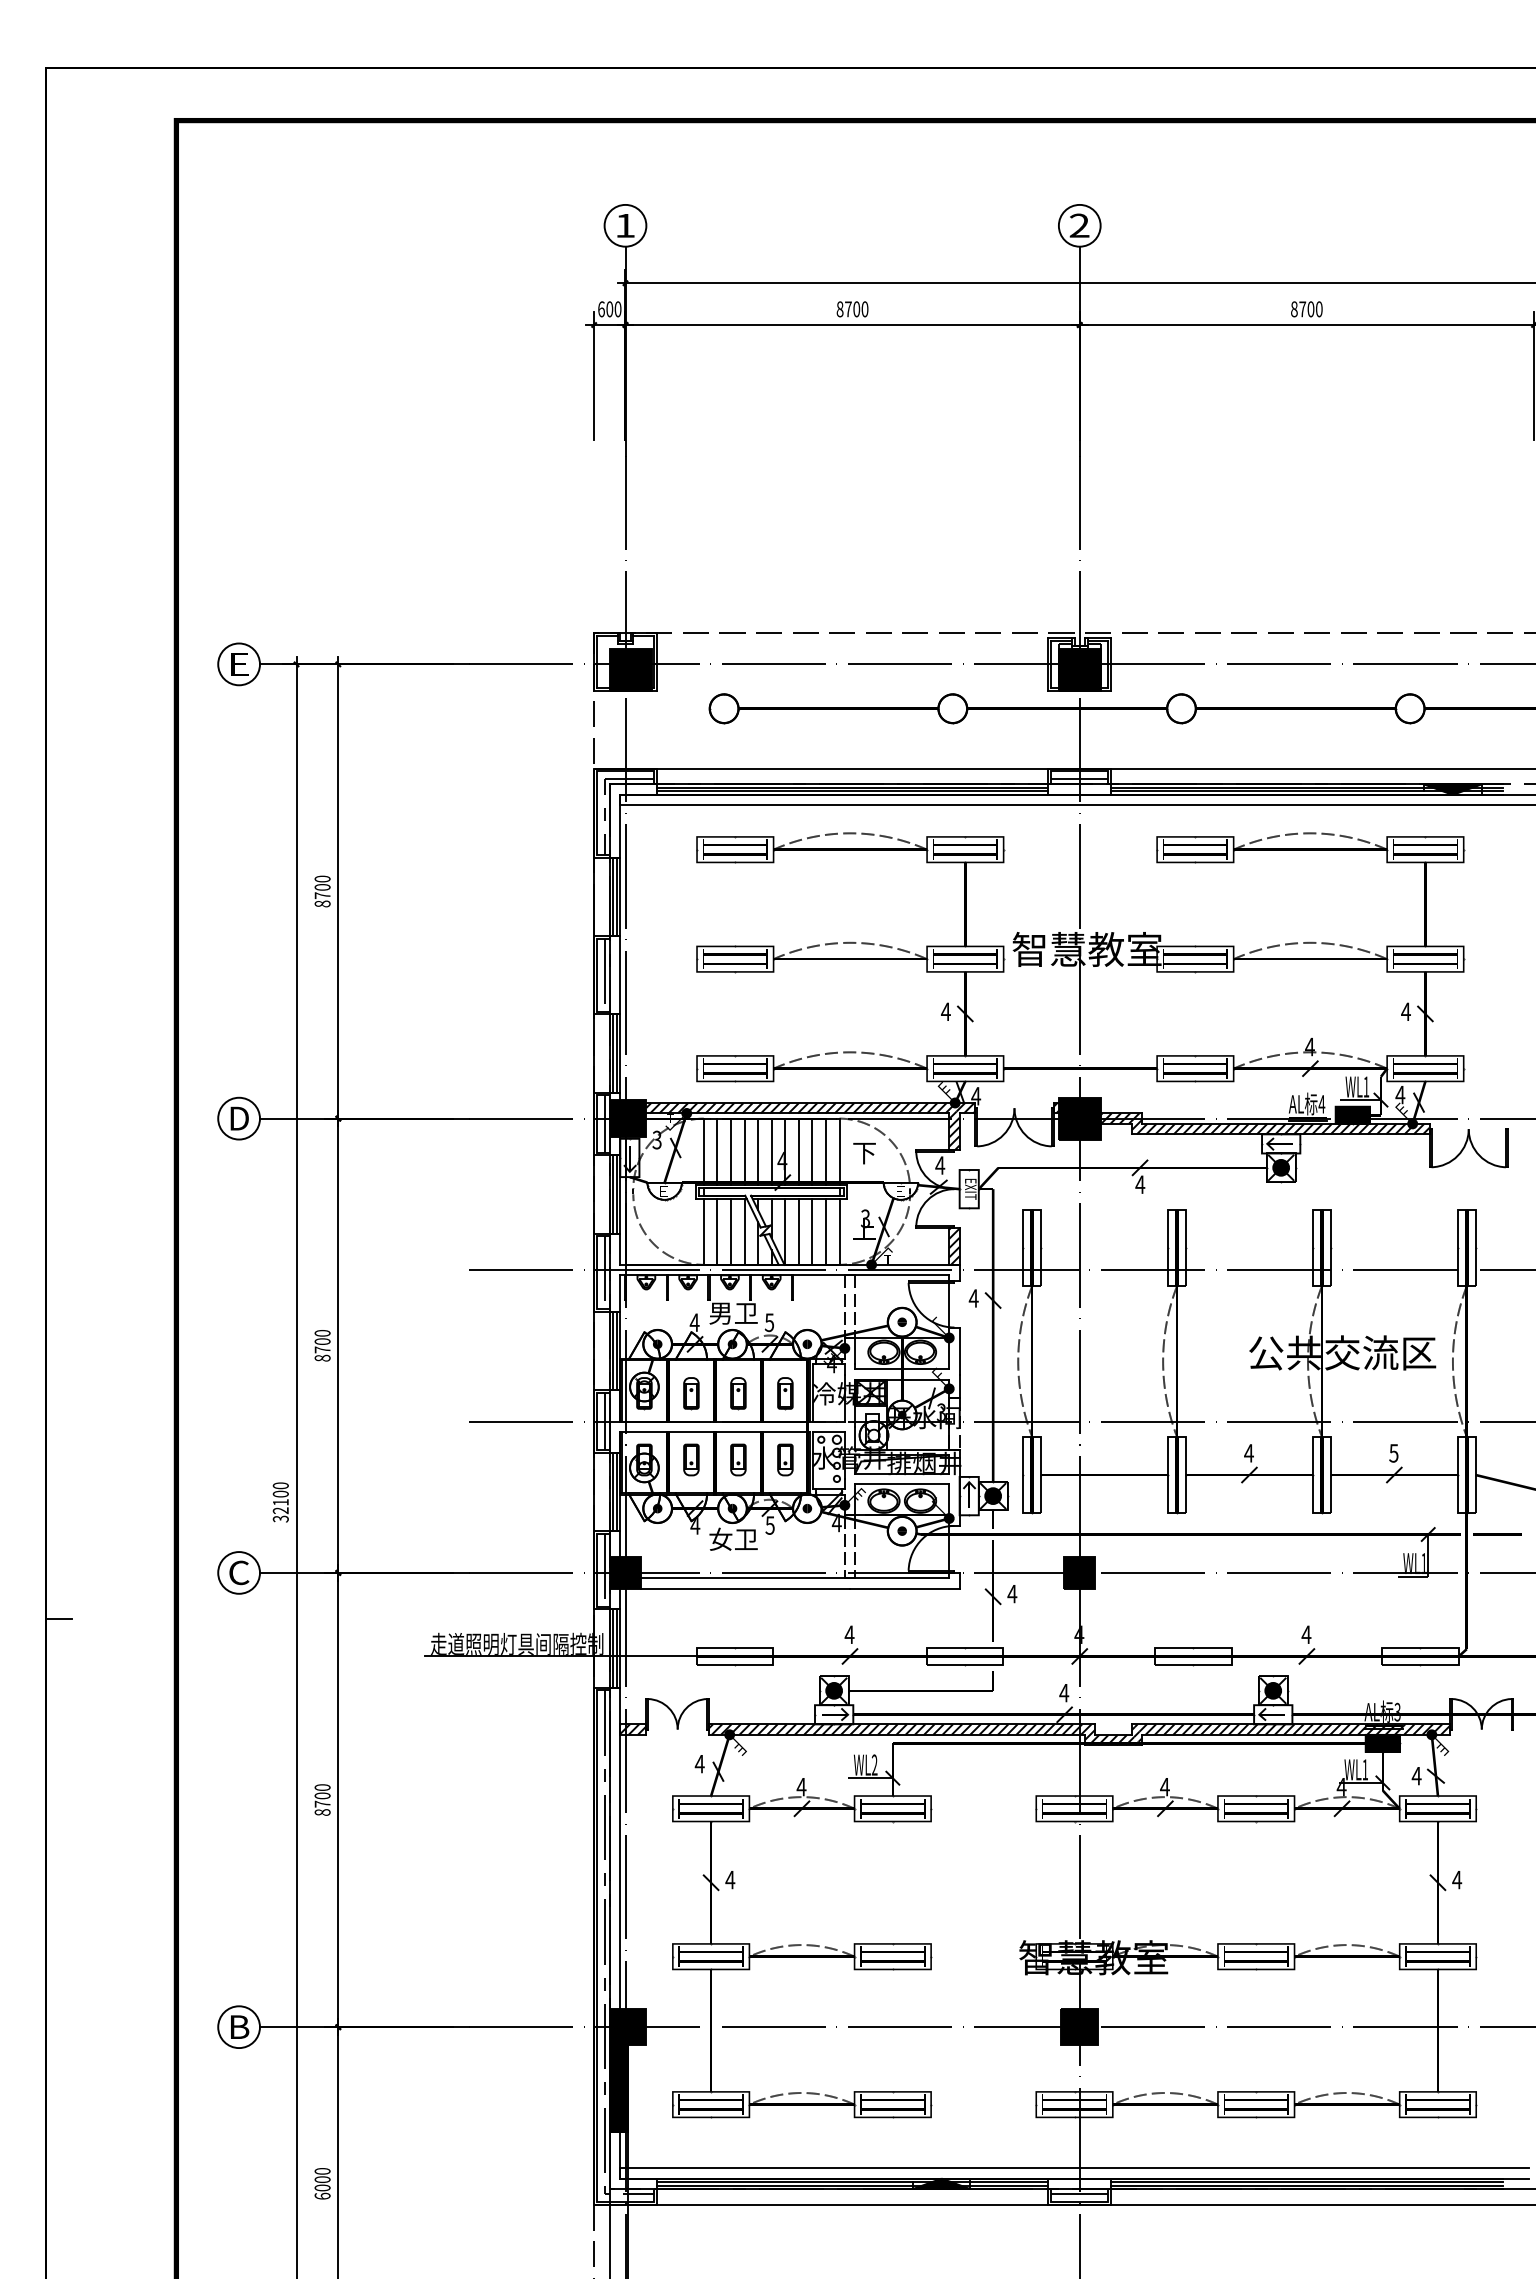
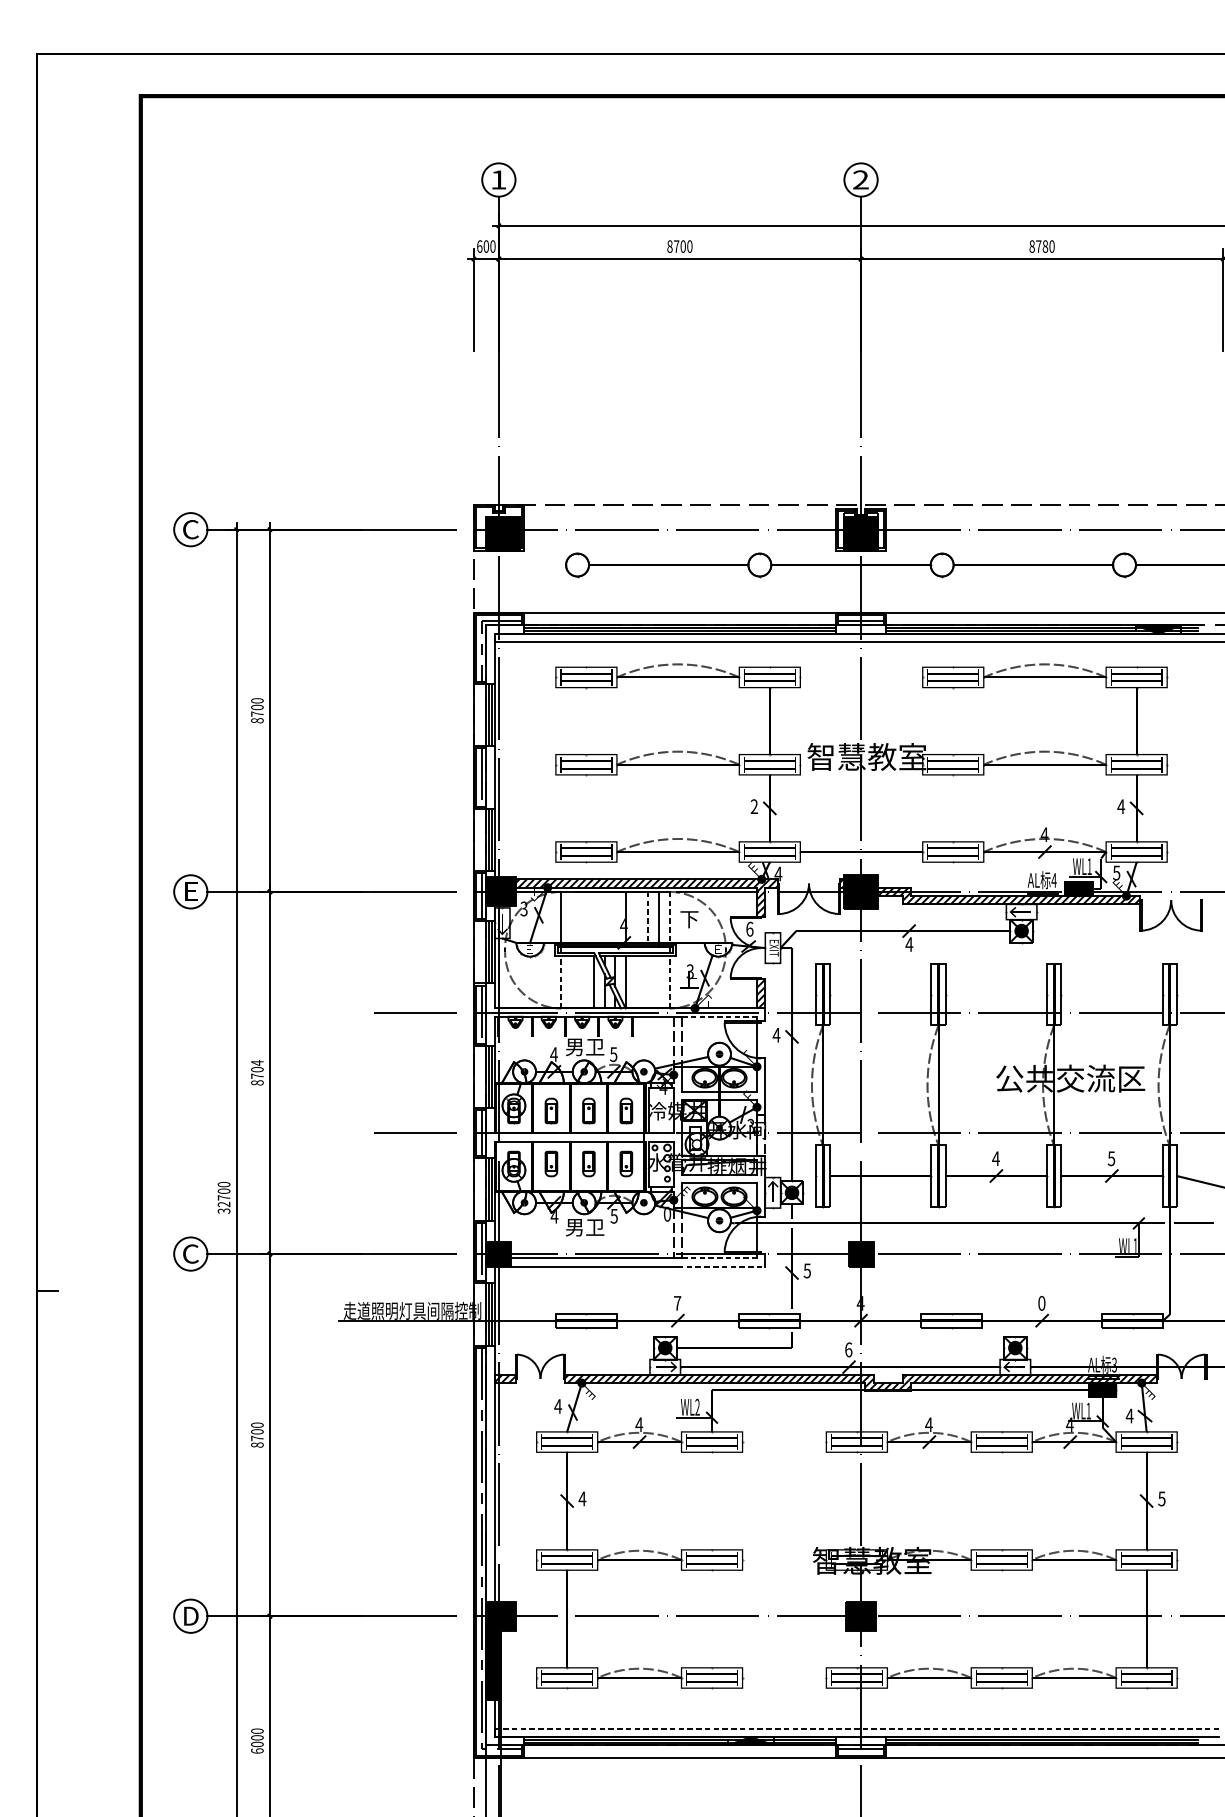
text: (1310, 308) -> (1045, 245), 8700 -> 8780
text: (239, 664) -> (191, 529), E -> C
text: (945, 1011) -> (754, 806), 4 -> 2
text: (1400, 1095) -> (1116, 873), 4 -> 5
text: (239, 1118) -> (191, 891), D -> E
line: (717, 1151) -> (572, 918), removed
line: (730, 1151) -> (582, 918), removed
line: (744, 1151) -> (593, 918), removed
line: (758, 1151) -> (604, 918), removed
line: (771, 1151) -> (615, 918), removed
line: (798, 1151) -> (636, 918), removed
line: (812, 1152) -> (647, 918), solid -> dashed
line: (839, 1152) -> (669, 918), solid -> dashed
text: (940, 1165) -> (750, 929), 4 -> 6
line: (703, 1231) -> (561, 981), solid -> dashed
line: (717, 1231) -> (572, 981), removed
line: (730, 1231) -> (582, 981), removed
line: (798, 1231) -> (636, 981), removed
line: (812, 1231) -> (647, 981), removed
line: (826, 1231) -> (659, 981), removed
line: (839, 1231) -> (669, 981), solid -> dashed
line: (902, 1275) -> (719, 1016), solid -> dashed
text: (322, 1333) -> (257, 1063), 8700 -> 8704
text: (280, 1502) -> (223, 1197), 32100 -> 32700
text: (836, 1522) -> (667, 1213), 4 -> 0
text: (720, 1538) -> (574, 1226), 女卫 -> 男卫
line: (902, 1578) -> (719, 1258), solid -> dashed
line: (904, 1588) -> (721, 1266), solid -> dashed
text: (1012, 1594) -> (807, 1271), 4 -> 5
text: (849, 1634) -> (677, 1303), 4 -> 7
text: (1306, 1634) -> (1041, 1303), 4 -> 0
text: (1064, 1692) -> (848, 1349), 4 -> 6
text: (1457, 1880) -> (1162, 1499), 4 -> 5
text: (239, 2026) -> (191, 1615), B -> D
line: (1074, 2168) -> (856, 1728), solid -> dashed

